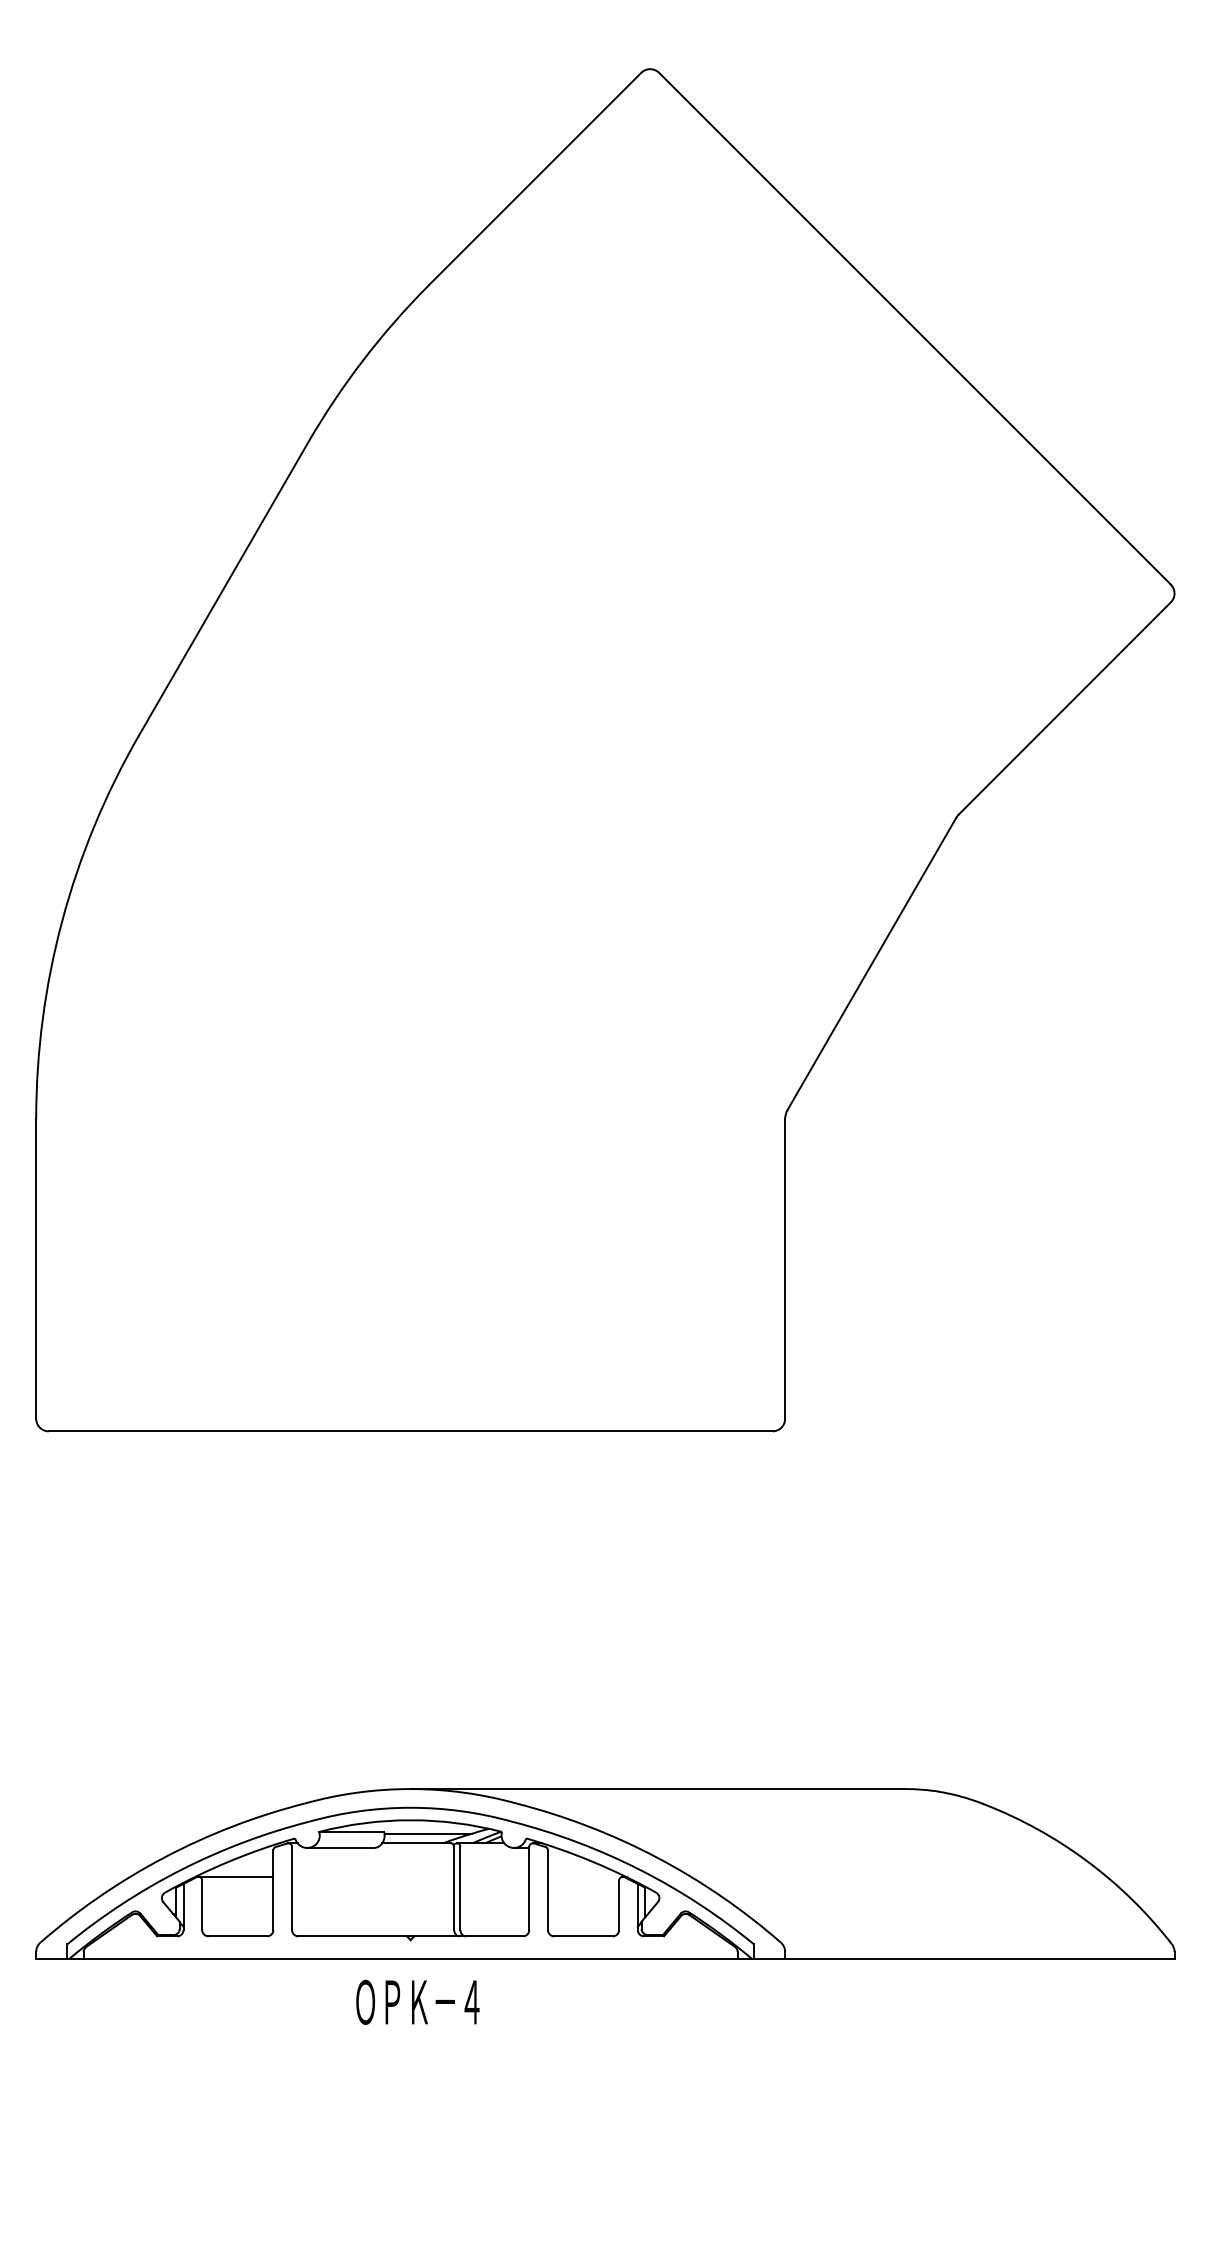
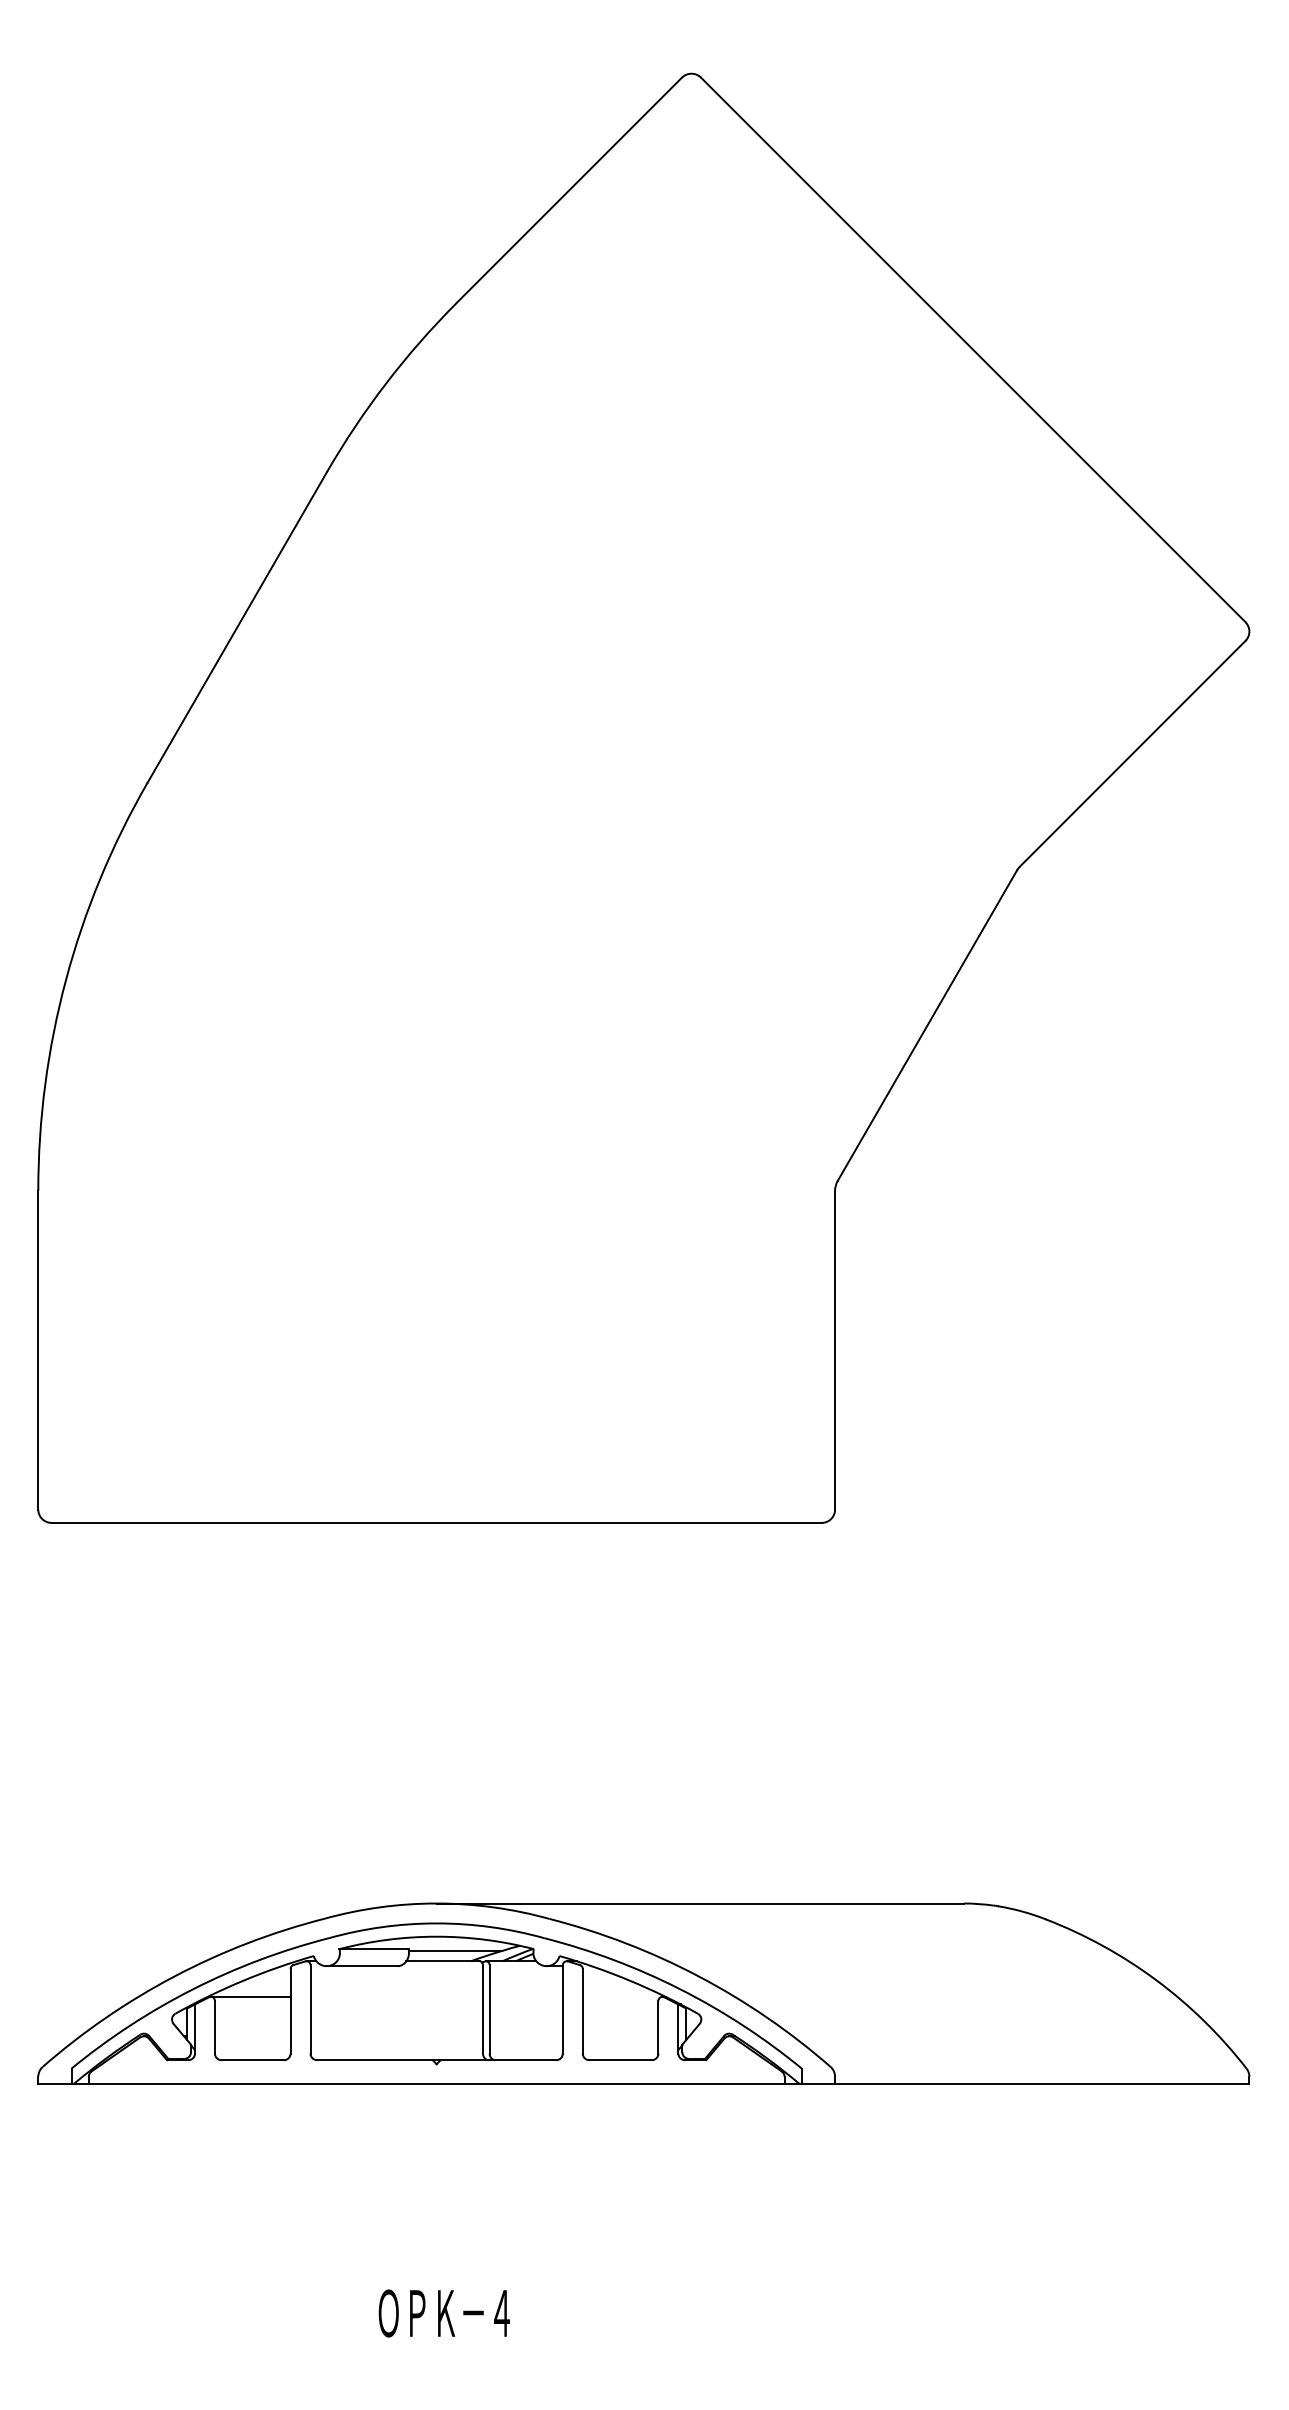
text: (417, 2001) -> (443, 2312), moved

